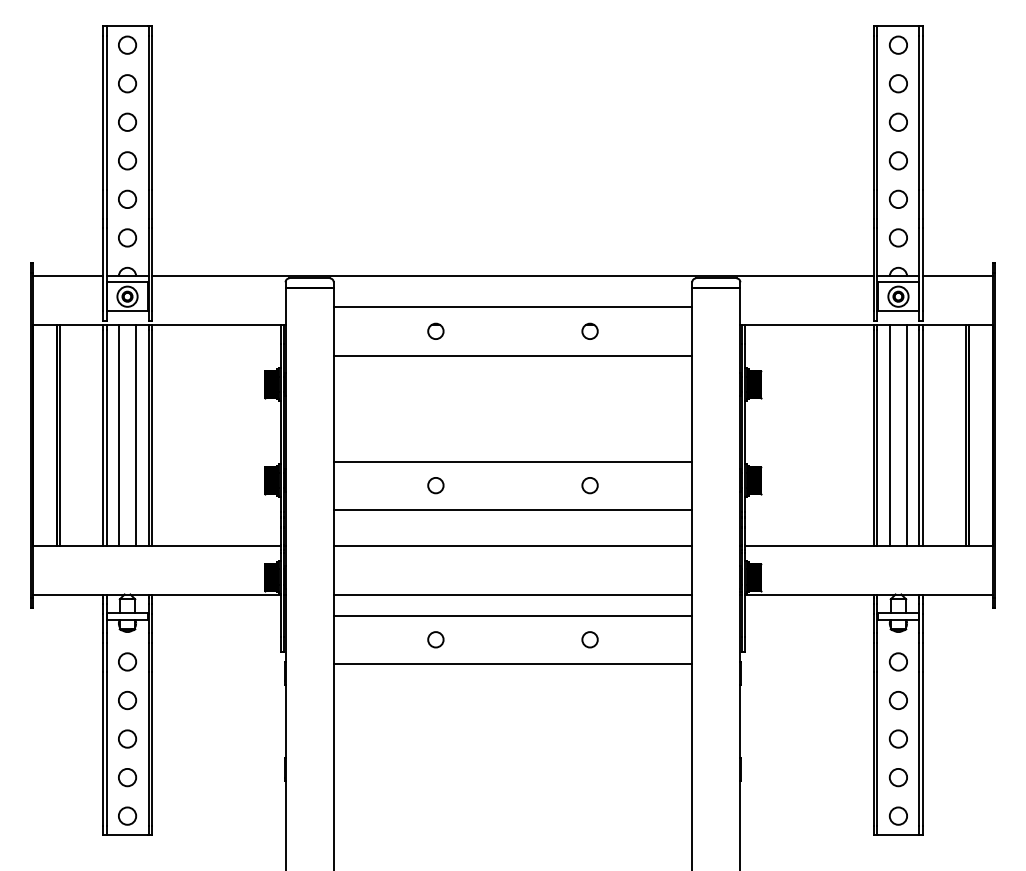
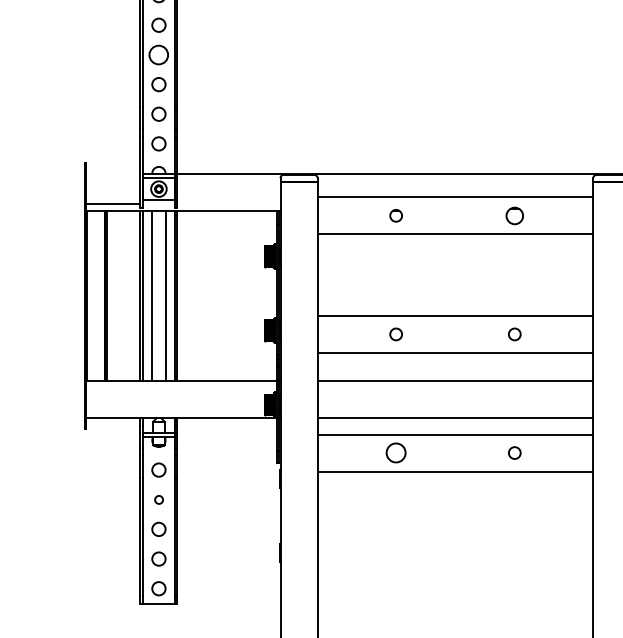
circle: (127, 121) -> (158, 54), size x1.4
line: (68, 276) -> (113, 203), moved
circle: (589, 330) -> (514, 215), size x1.4
circle: (435, 639) -> (395, 452), size x1.6
circle: (127, 700) -> (158, 499), size x0.6

